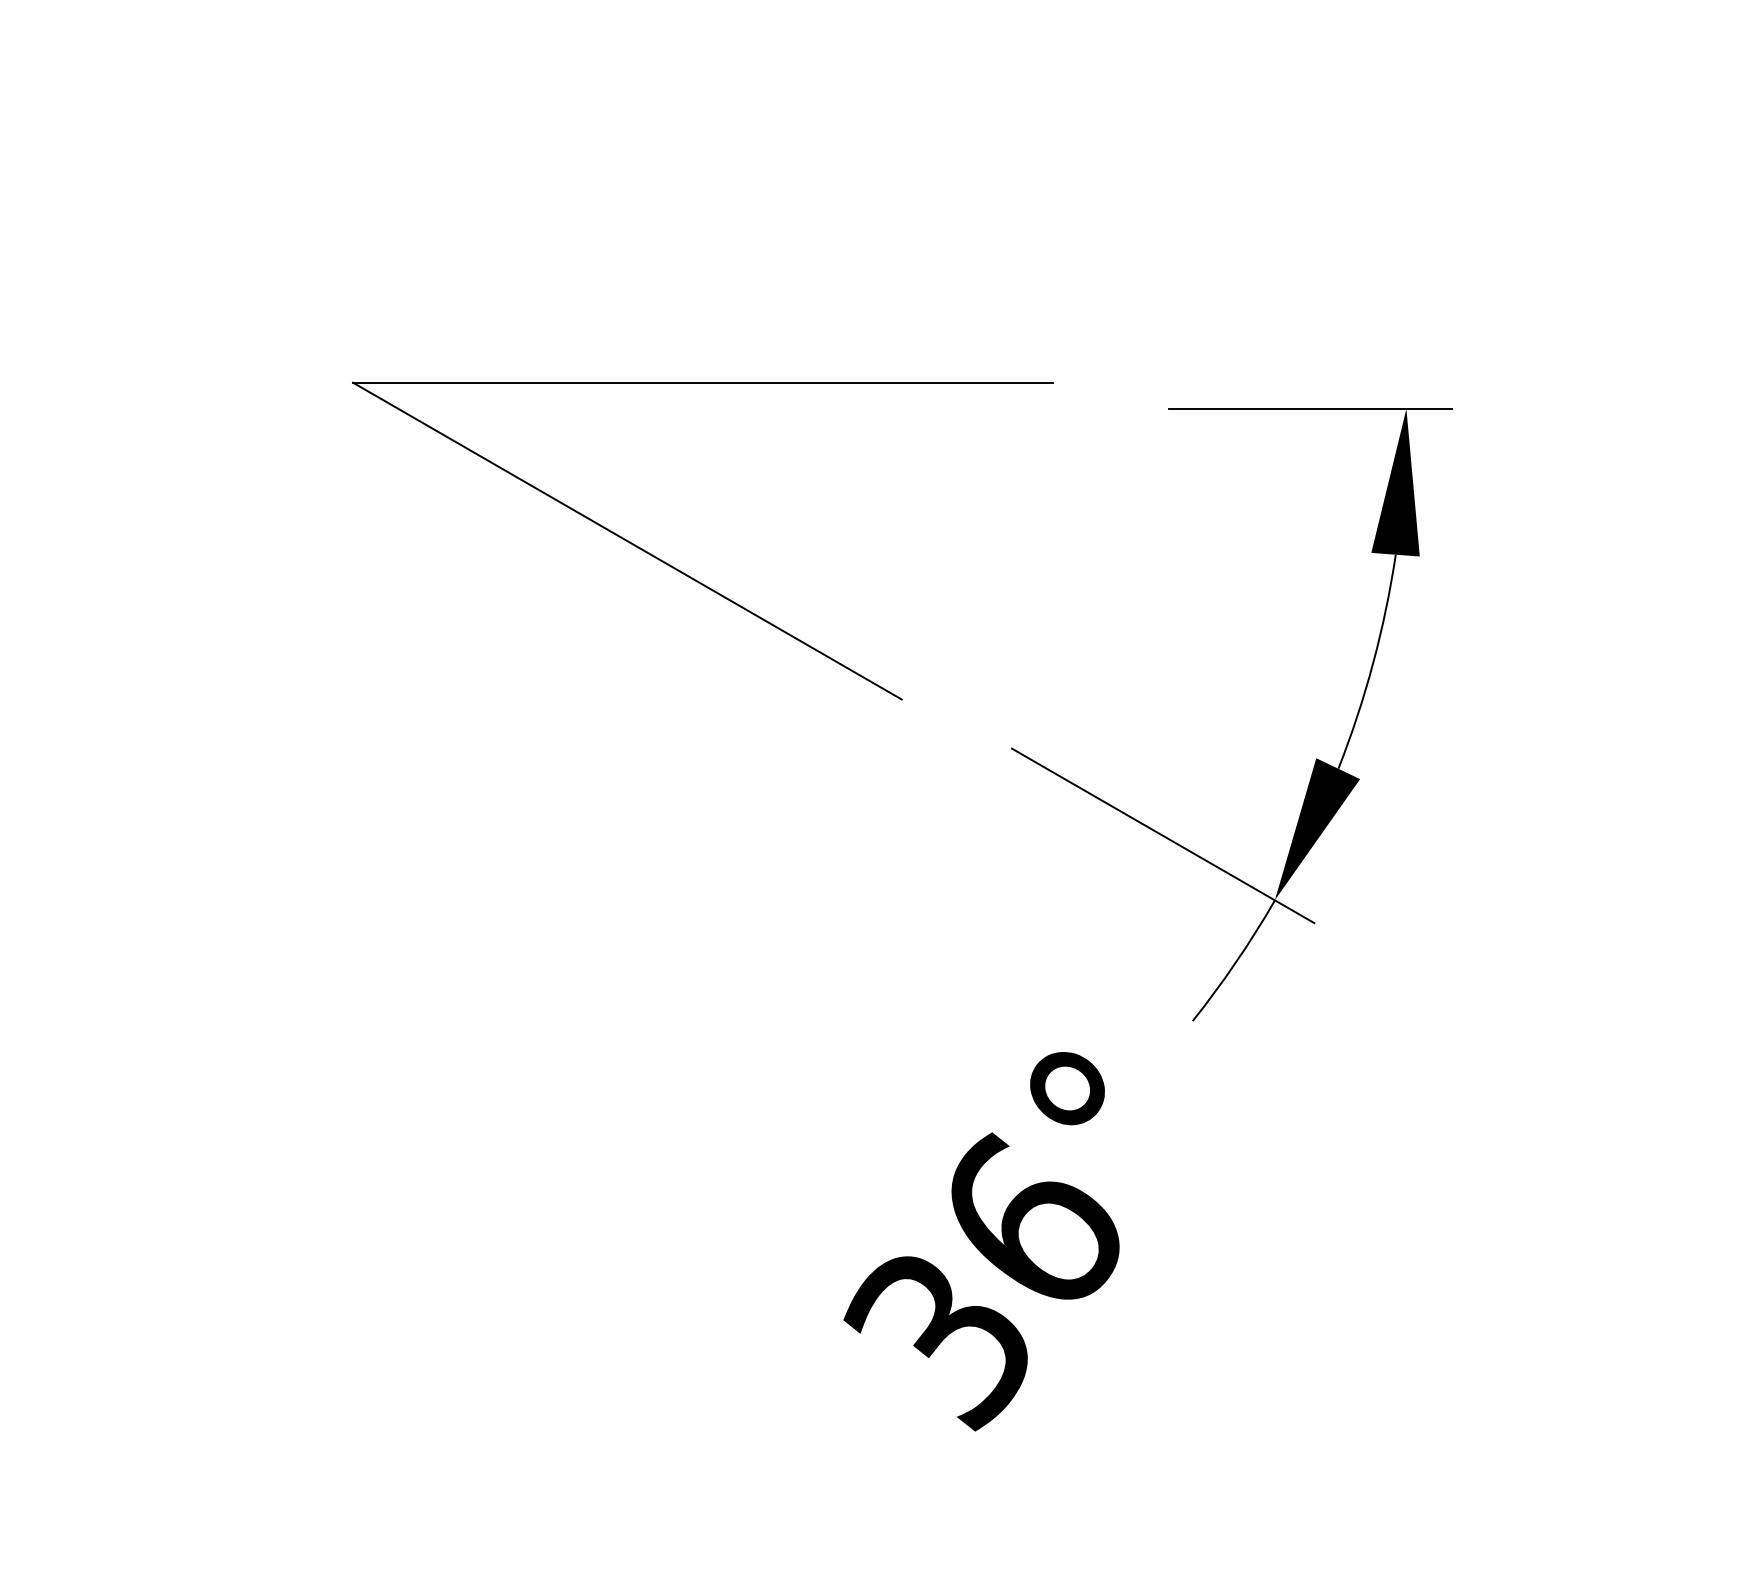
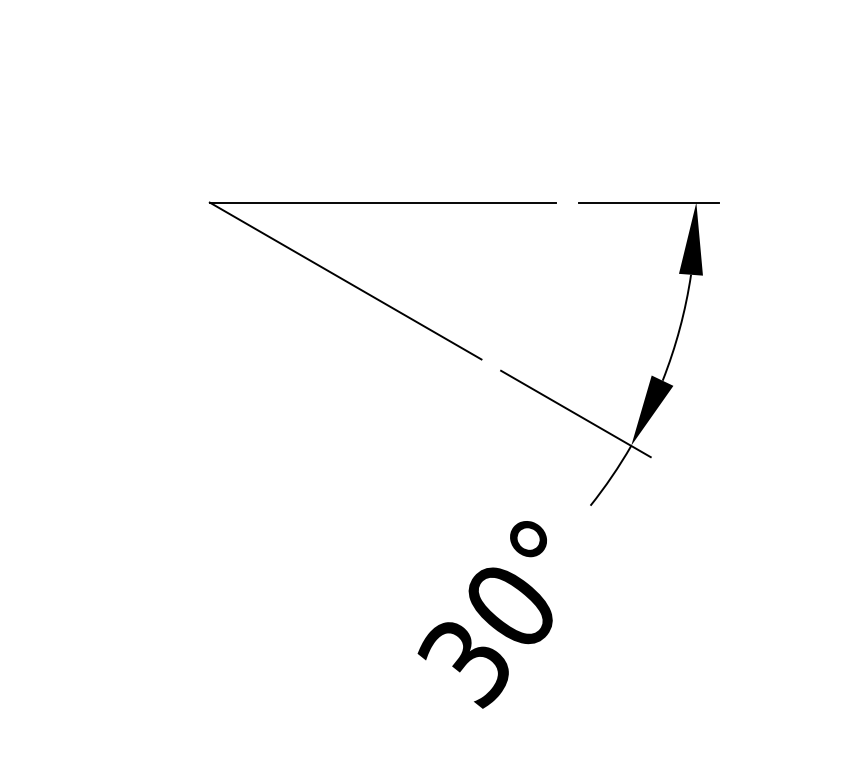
part: (679, 568) -> (371, 294), moved
text: (1033, 1216) -> (511, 602), 36° -> 30°

